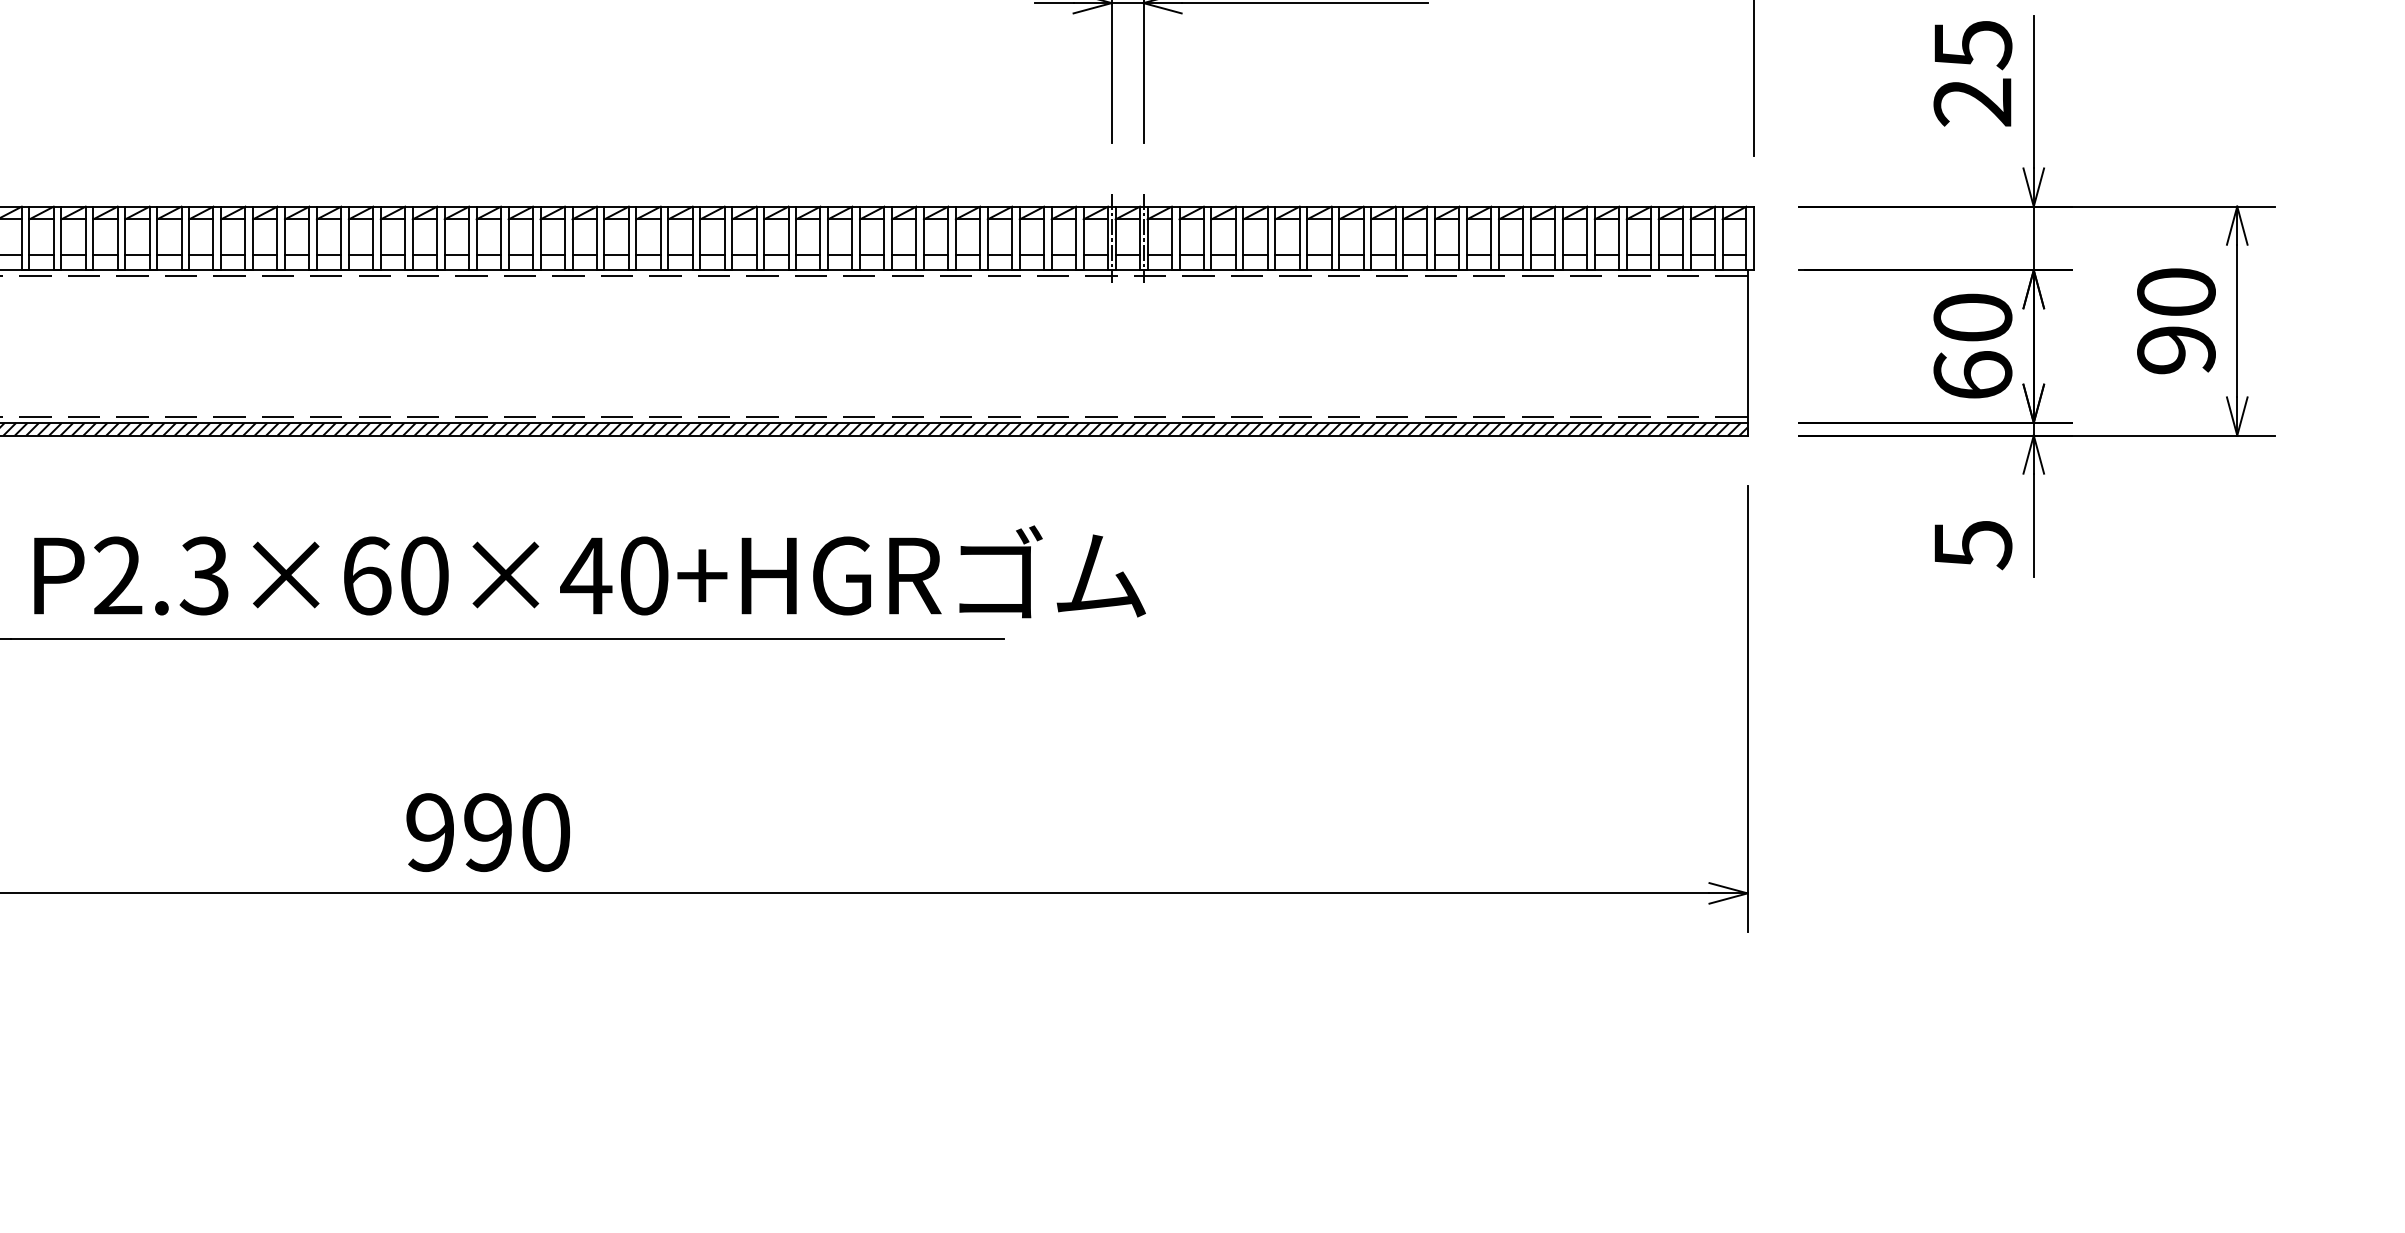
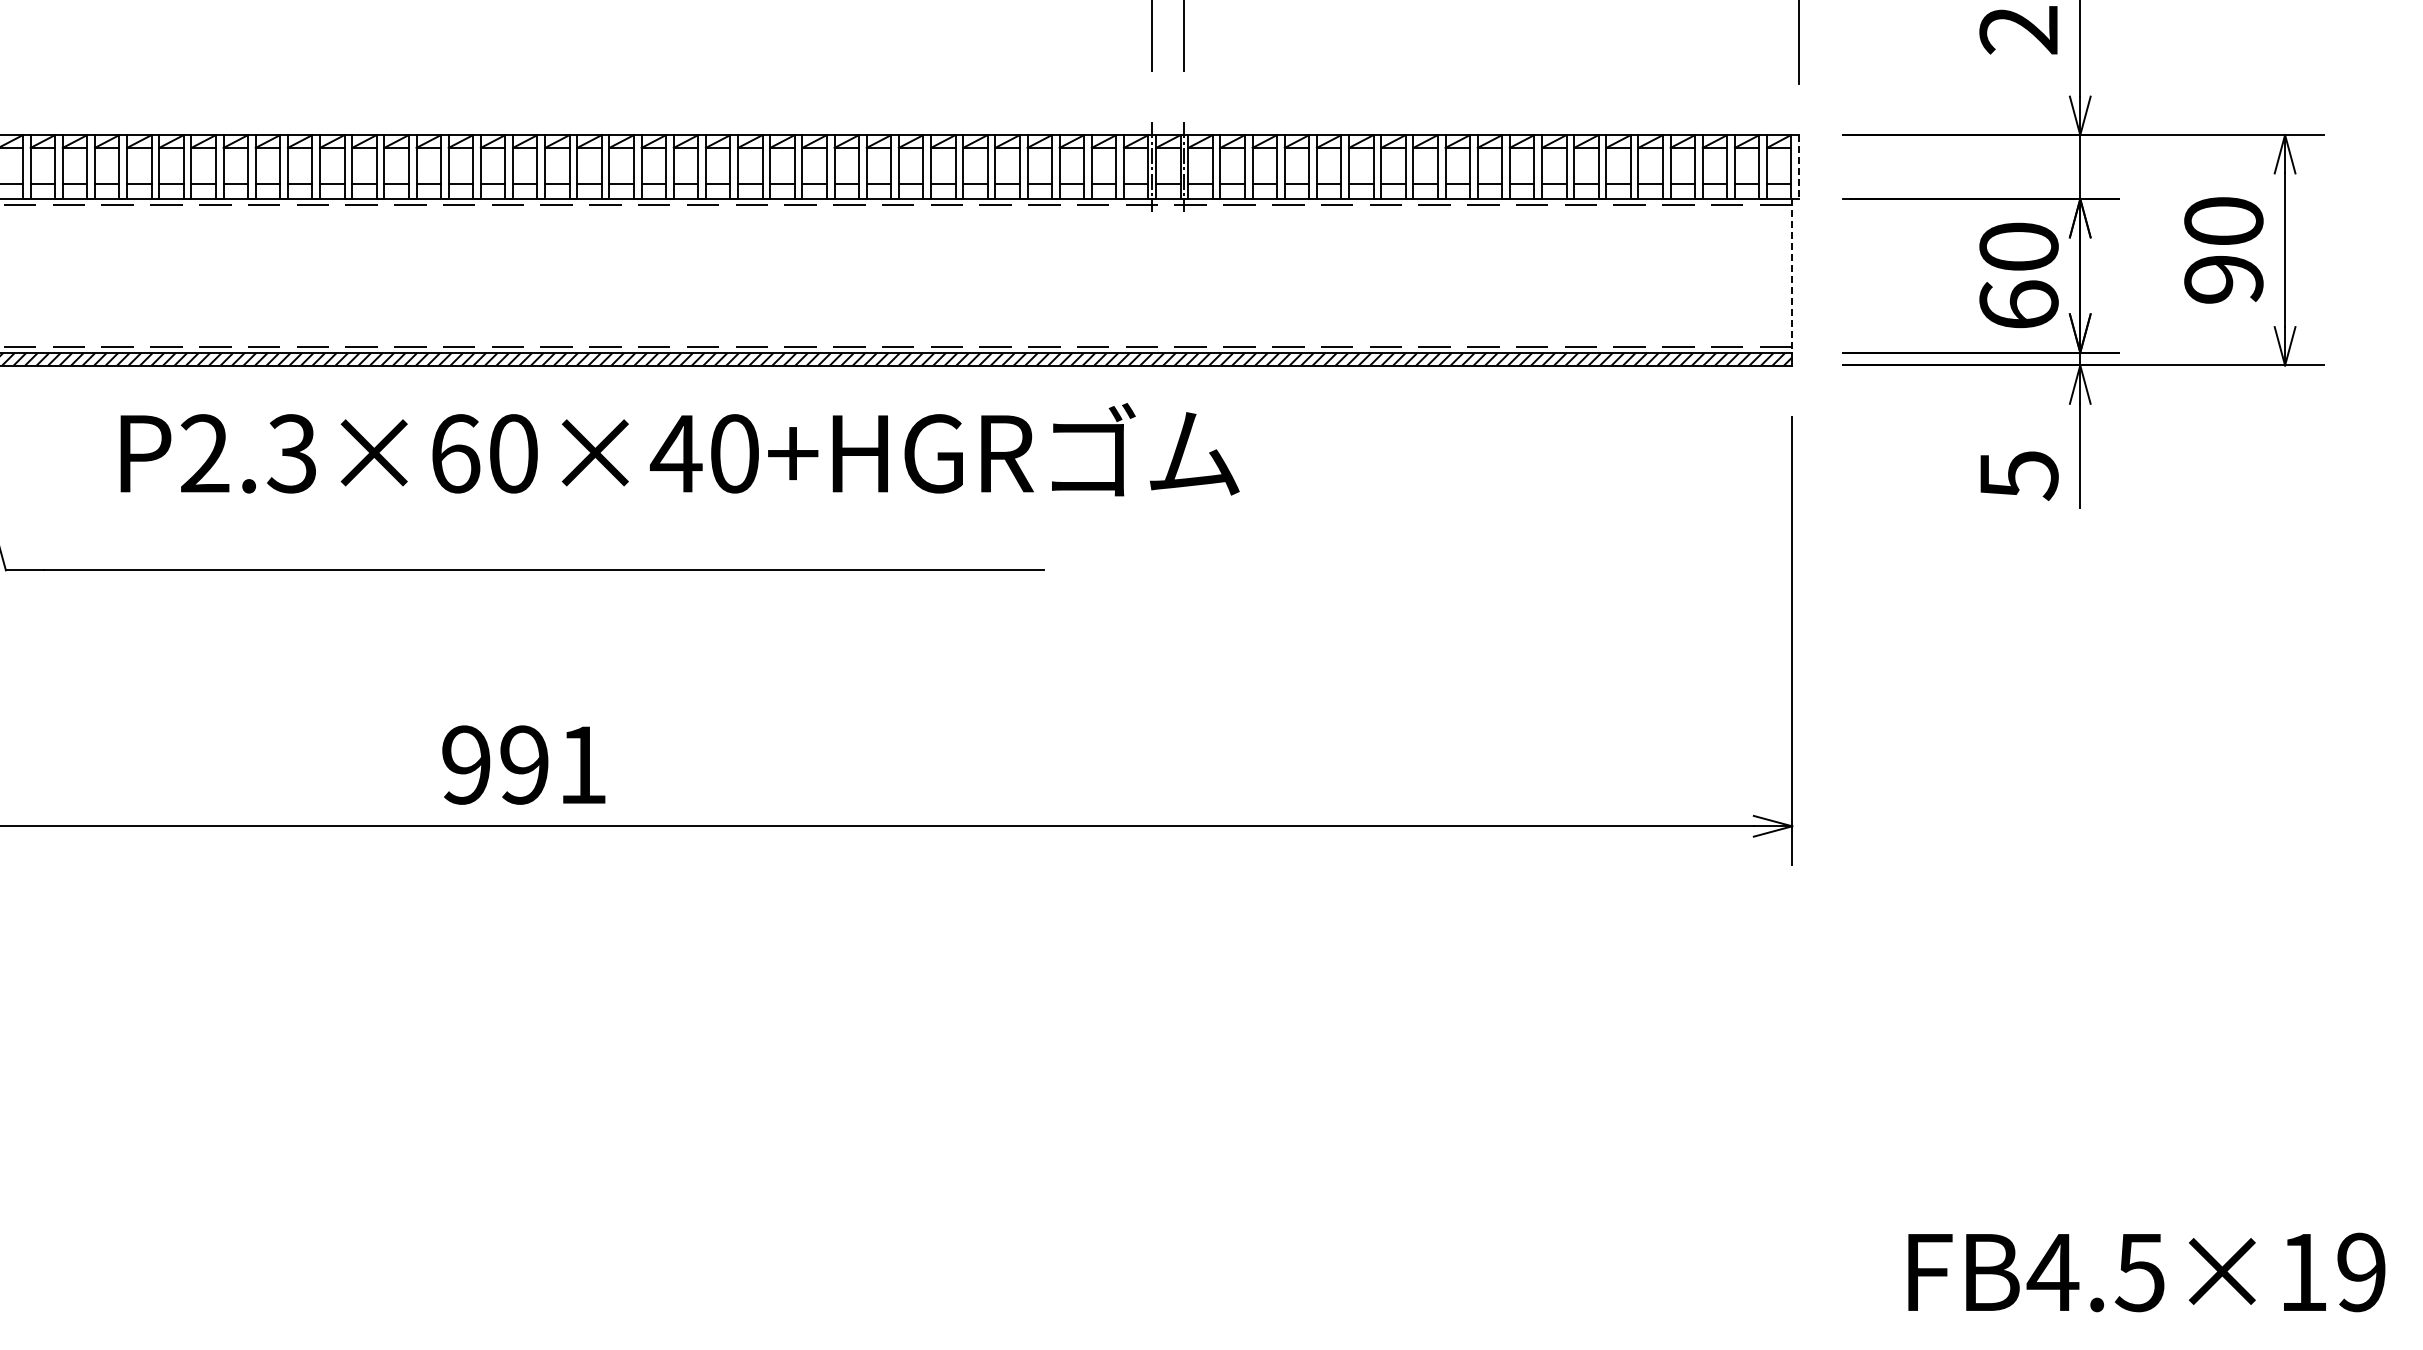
line: (1753, 238) -> (1798, 167), solid -> dashed
line: (1747, 346) -> (1792, 275), solid -> dashed
text: (589, 571) -> (679, 449), moved
text: (545, 831) -> (582, 764), 990 -> 991

